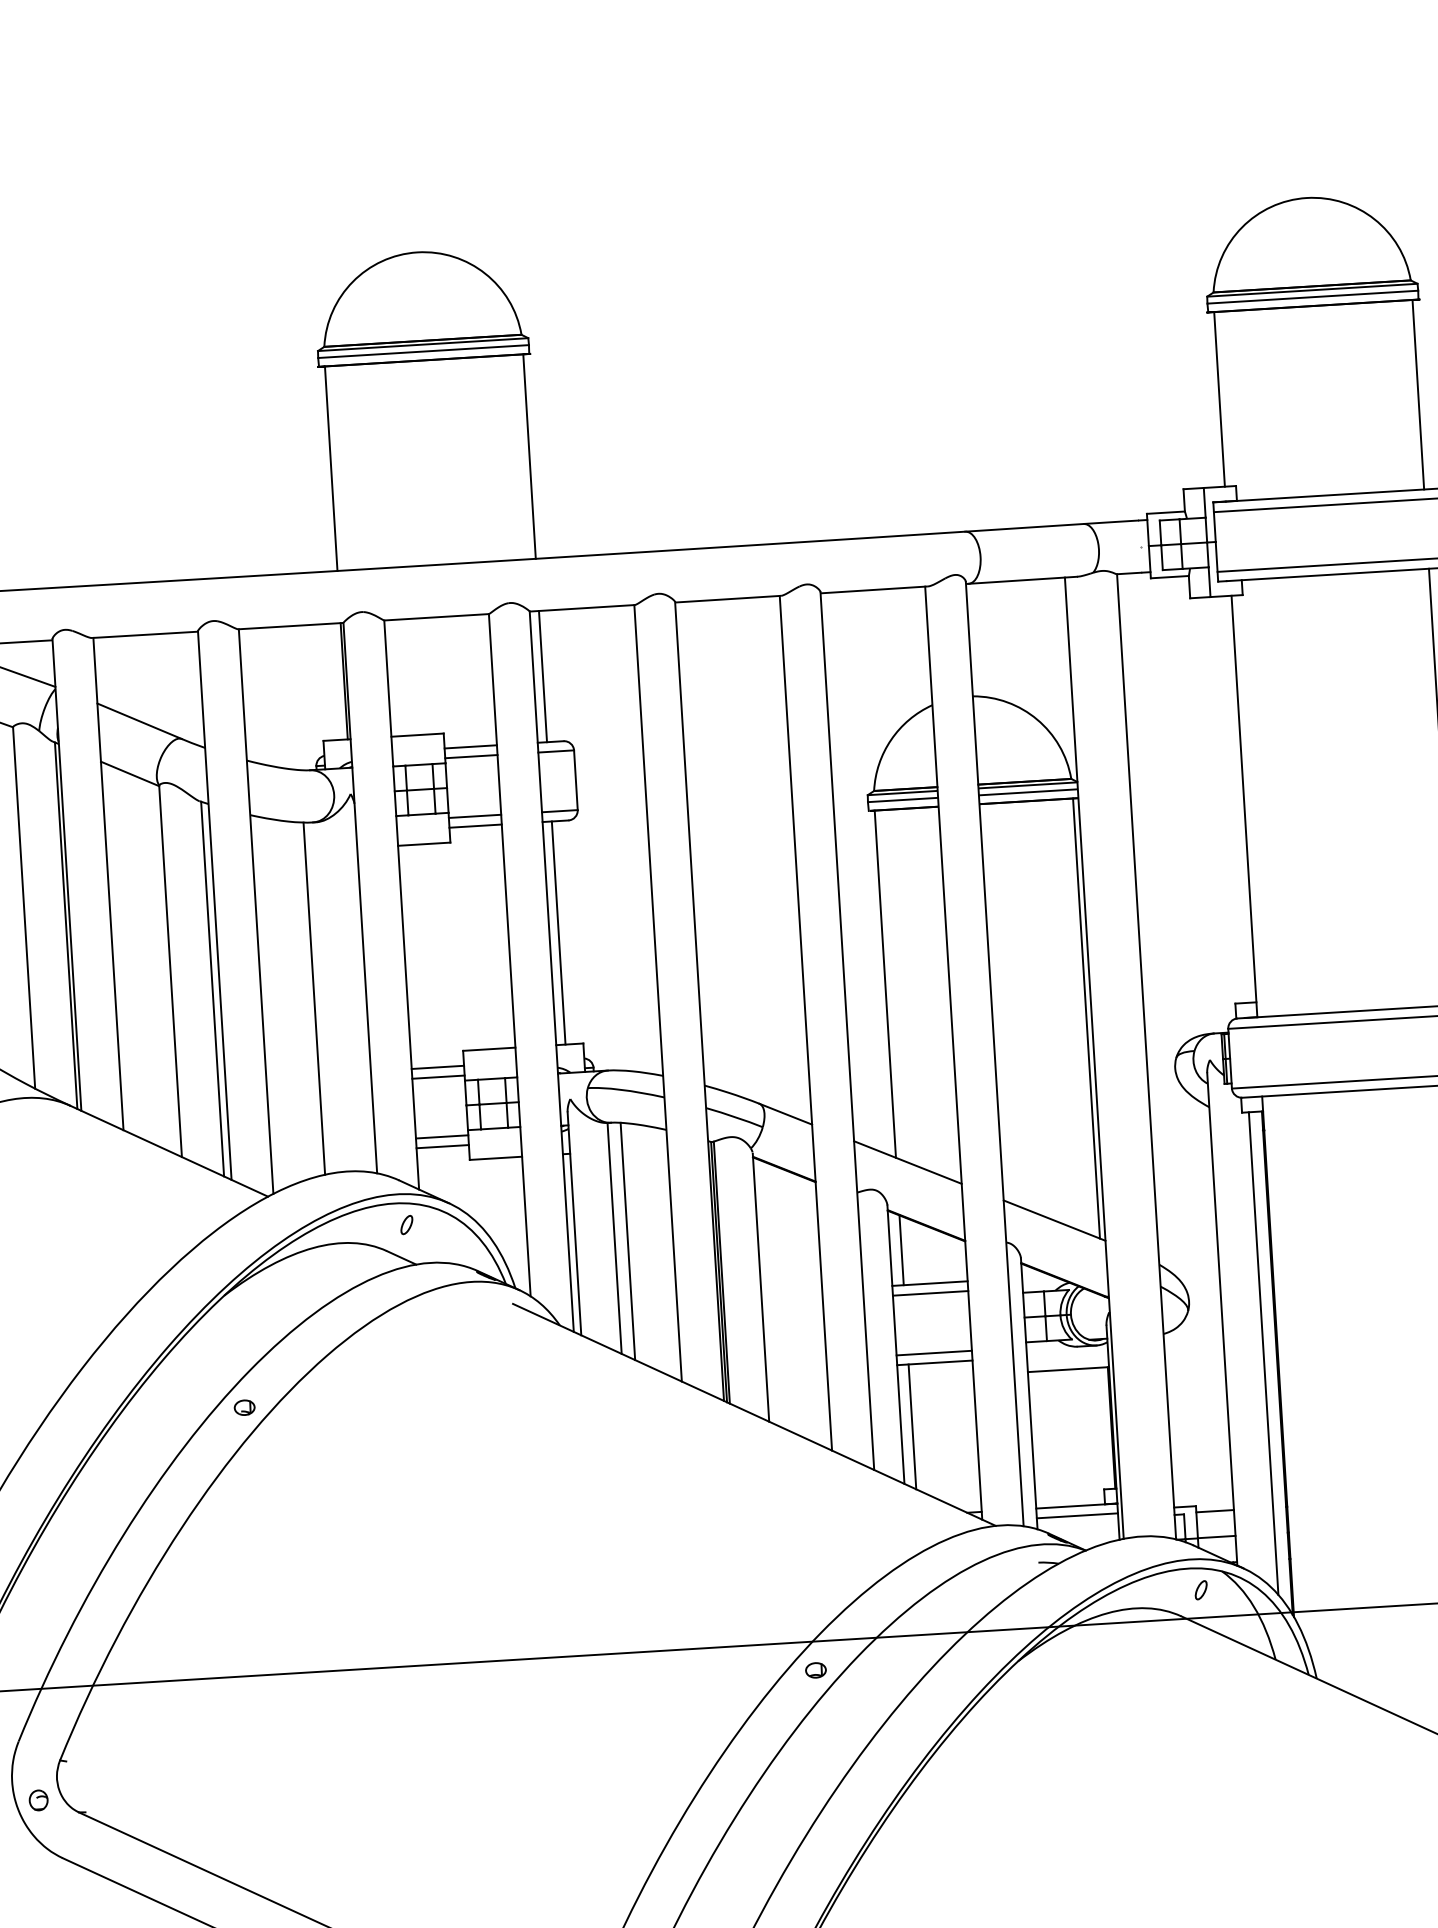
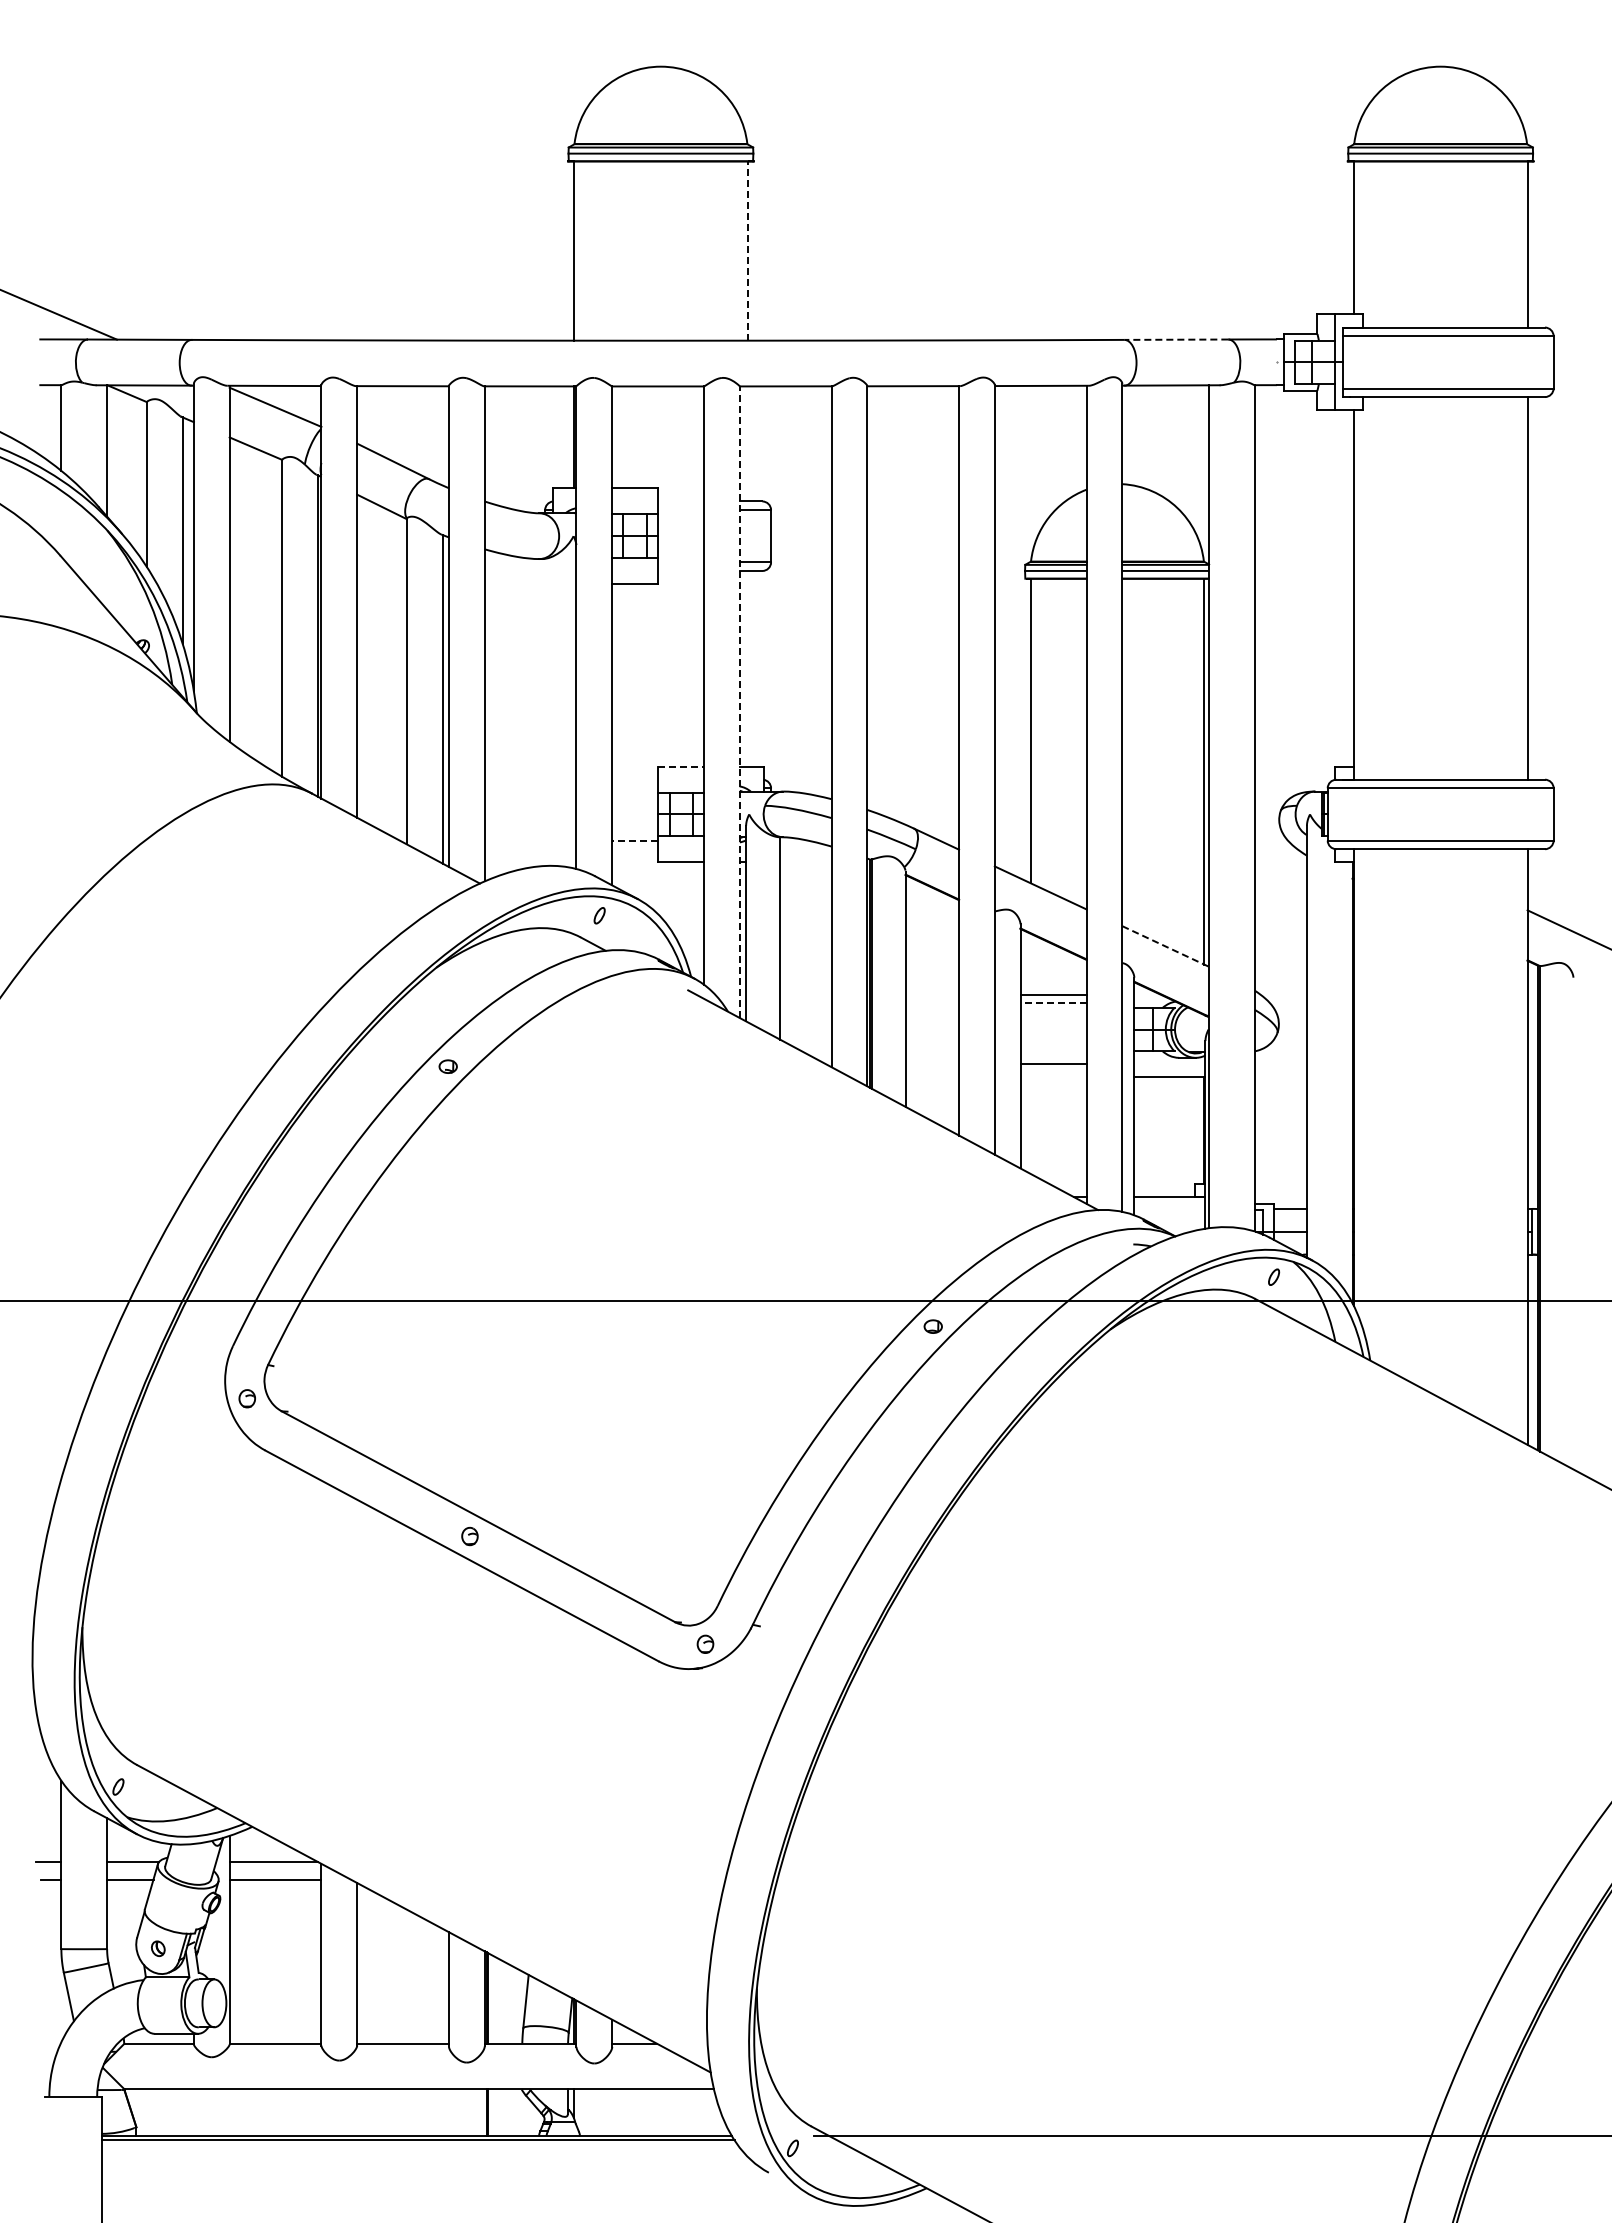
line: (529, 457) -> (747, 251), solid -> dashed
line: (1024, 527) -> (1176, 339), solid -> dashed
line: (542, 676) -> (747, 443), removed
line: (470, 746) -> (680, 501), removed
line: (470, 757) -> (680, 510), removed
line: (474, 816) -> (680, 562), removed
line: (474, 825) -> (680, 570), removed
line: (558, 932) -> (747, 668), removed
line: (551, 972) -> (739, 702), solid -> dashed
line: (313, 998) -> (530, 712), removed
line: (489, 1049) -> (681, 766), solid -> dashed
line: (438, 1067) -> (635, 779), removed
line: (438, 1077) -> (635, 788), removed
line: (442, 1136) -> (635, 840), solid -> dashed
line: (443, 1146) -> (635, 849), removed
line: (1054, 1220) -> (1165, 946), solid -> dashed
line: (627, 1241) -> (791, 941), removed
line: (901, 1249) -> (1030, 963), removed
line: (930, 1293) -> (1053, 1003), solid -> dashed
line: (934, 1352) -> (1053, 1055), removed
line: (1263, 1353) -> (1341, 1073), removed
line: (912, 1426) -> (1030, 1118), removed
line: (1076, 1515) -> (1169, 1205), removed

